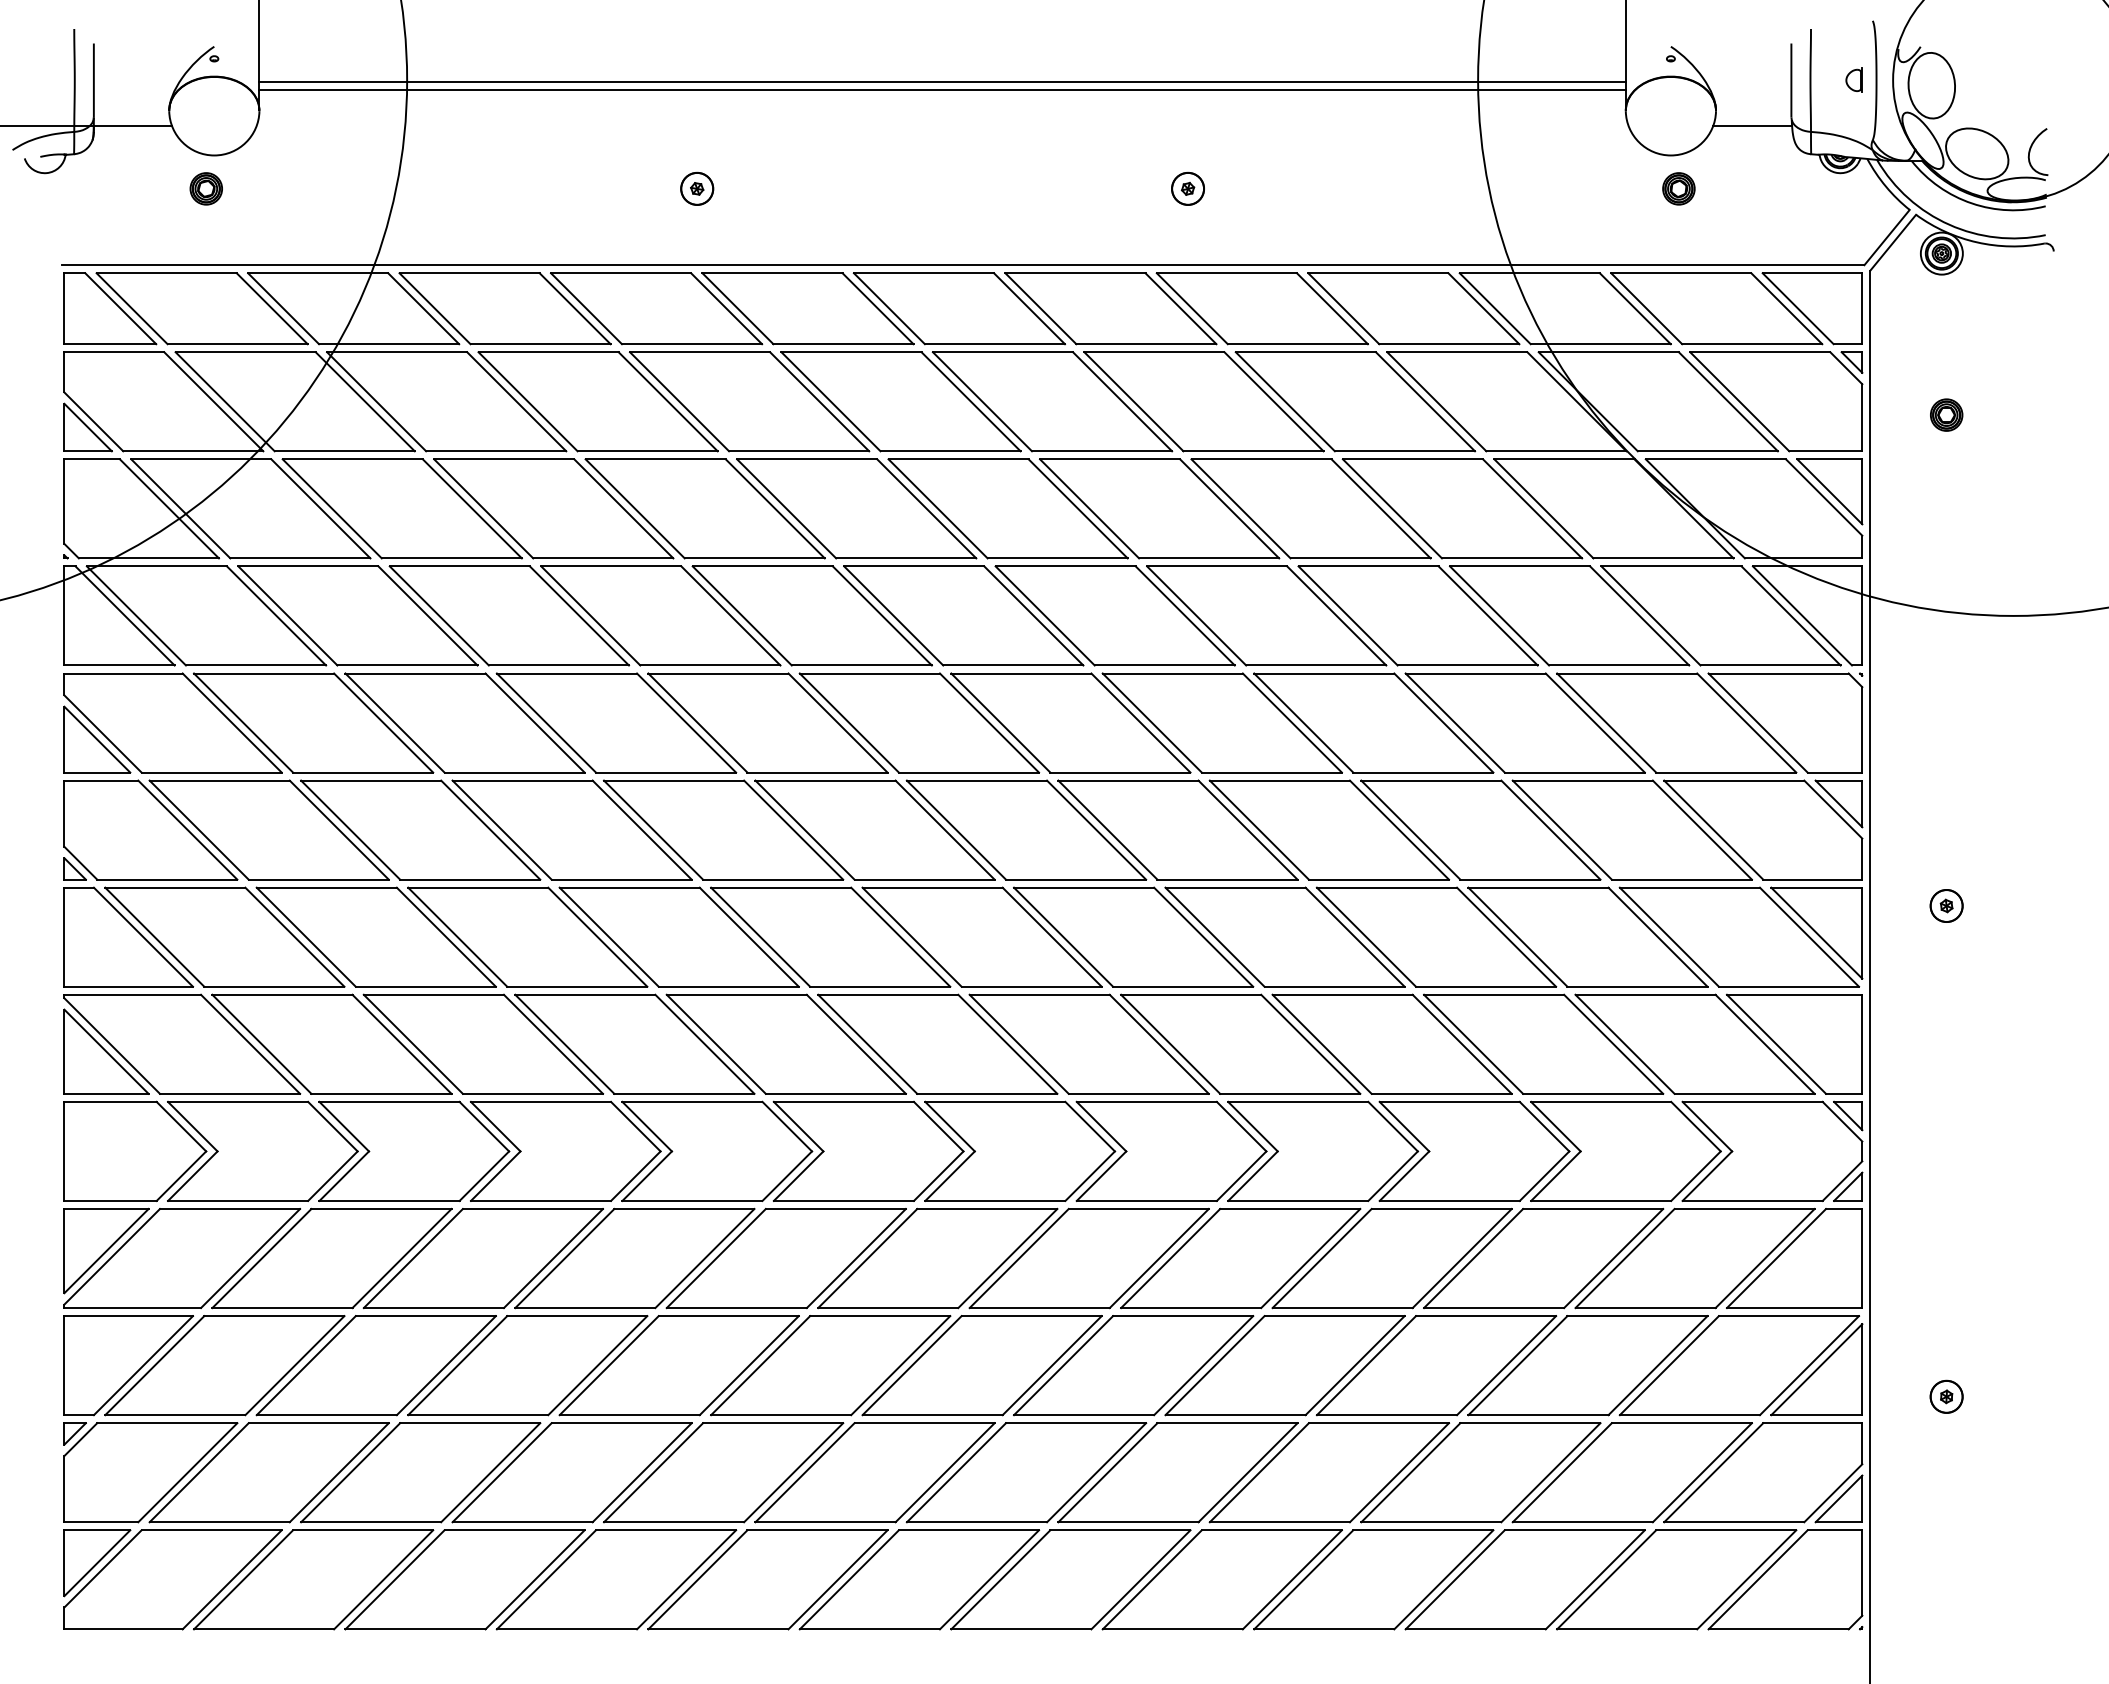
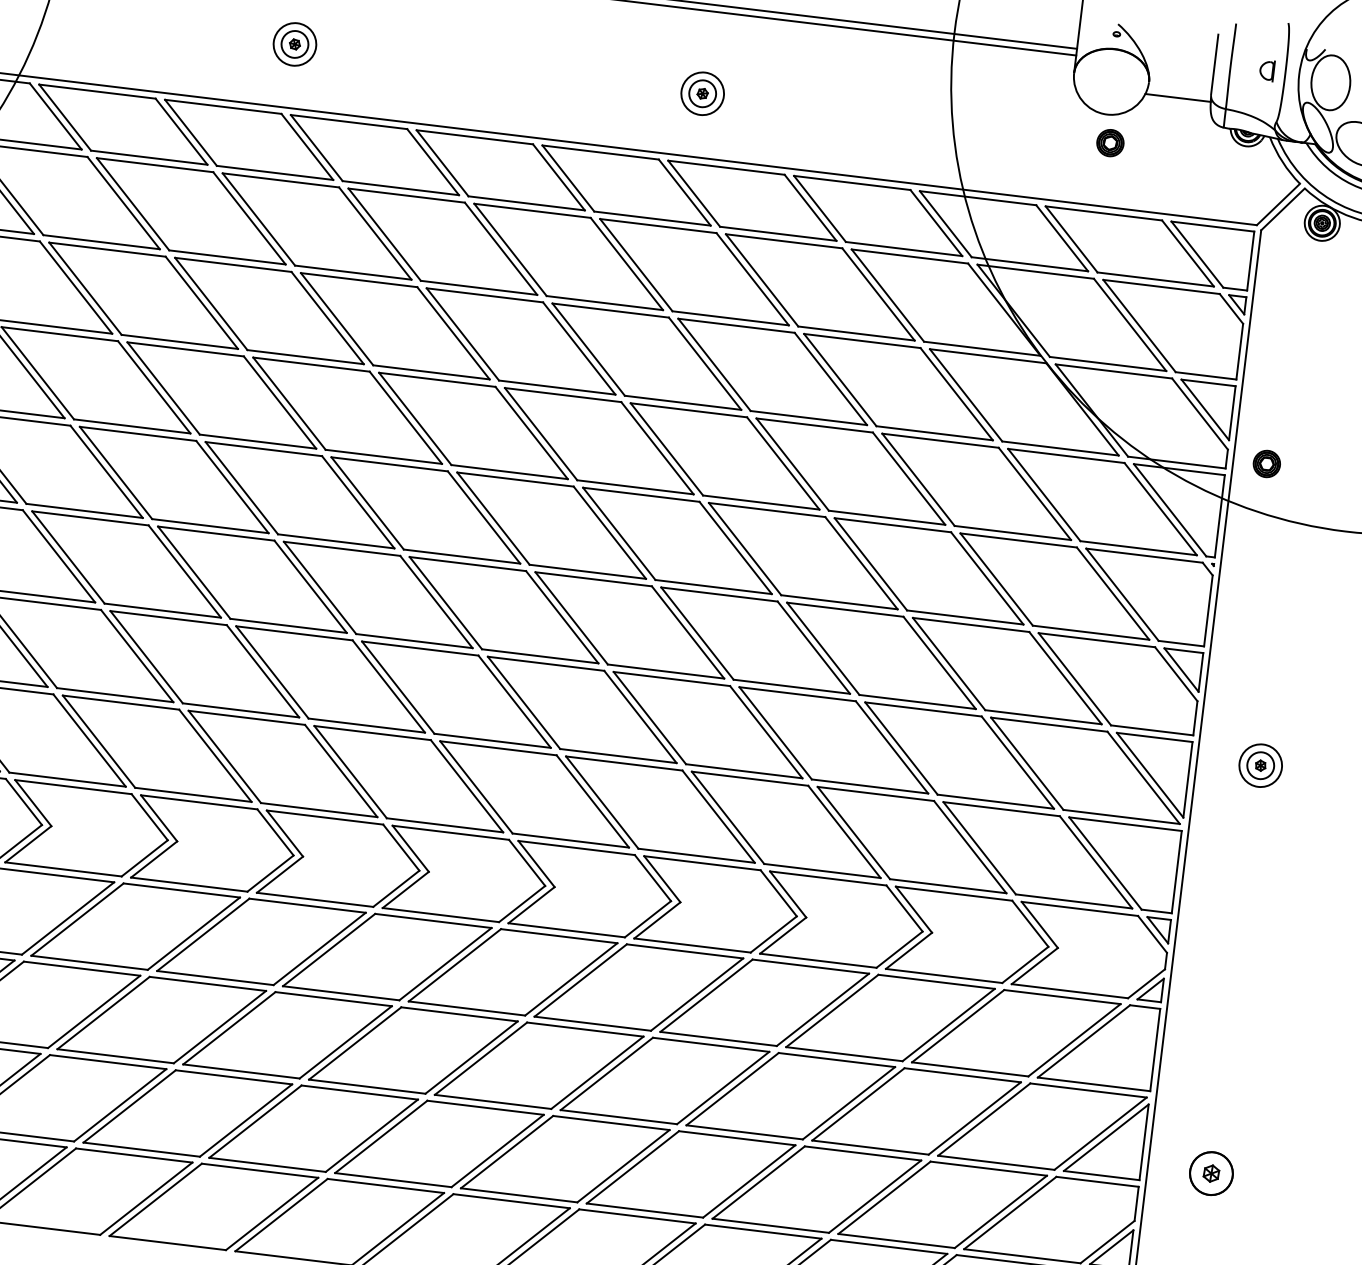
circle: (697, 188) -> (295, 44), size x1.6
circle: (1187, 188) -> (702, 93), size x1.6
part: (1946, 414) -> (1266, 463), moved
circle: (1946, 905) -> (1260, 765), size x1.6
part: (1946, 1396) -> (1211, 1173), size x1.6

